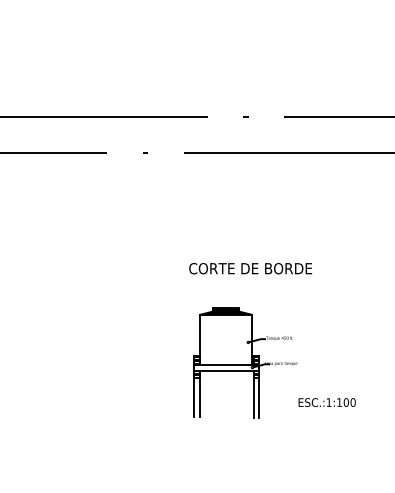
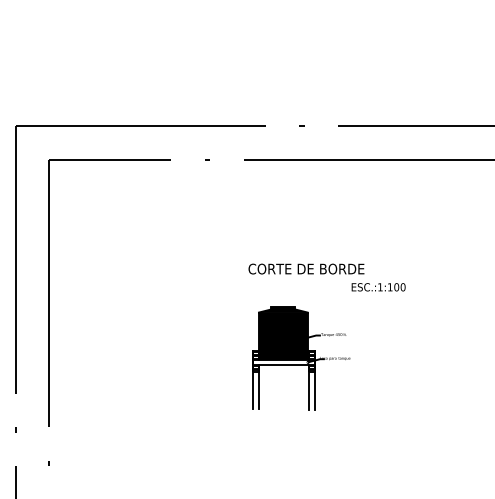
fill: (226, 339) -> (283, 335), added
text: (327, 402) -> (378, 287), moved

